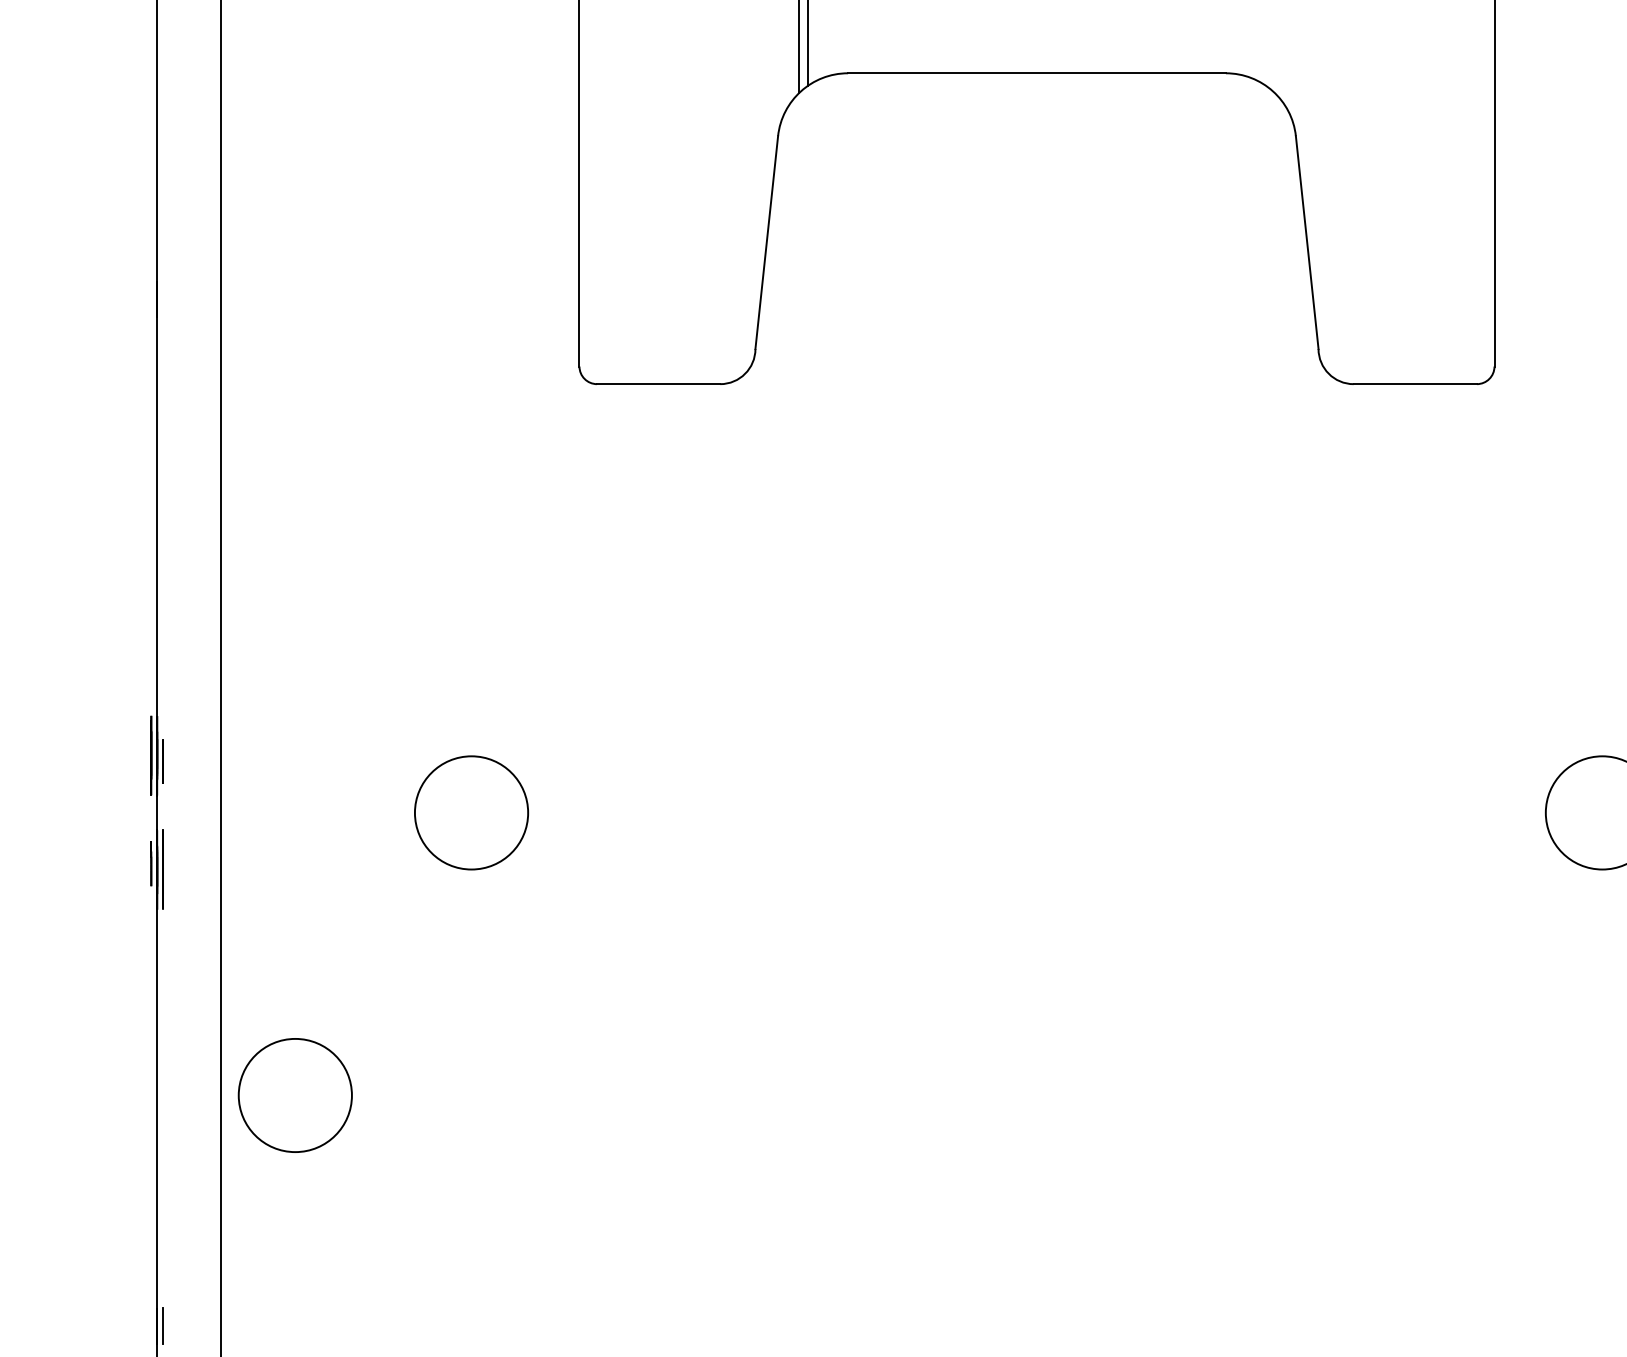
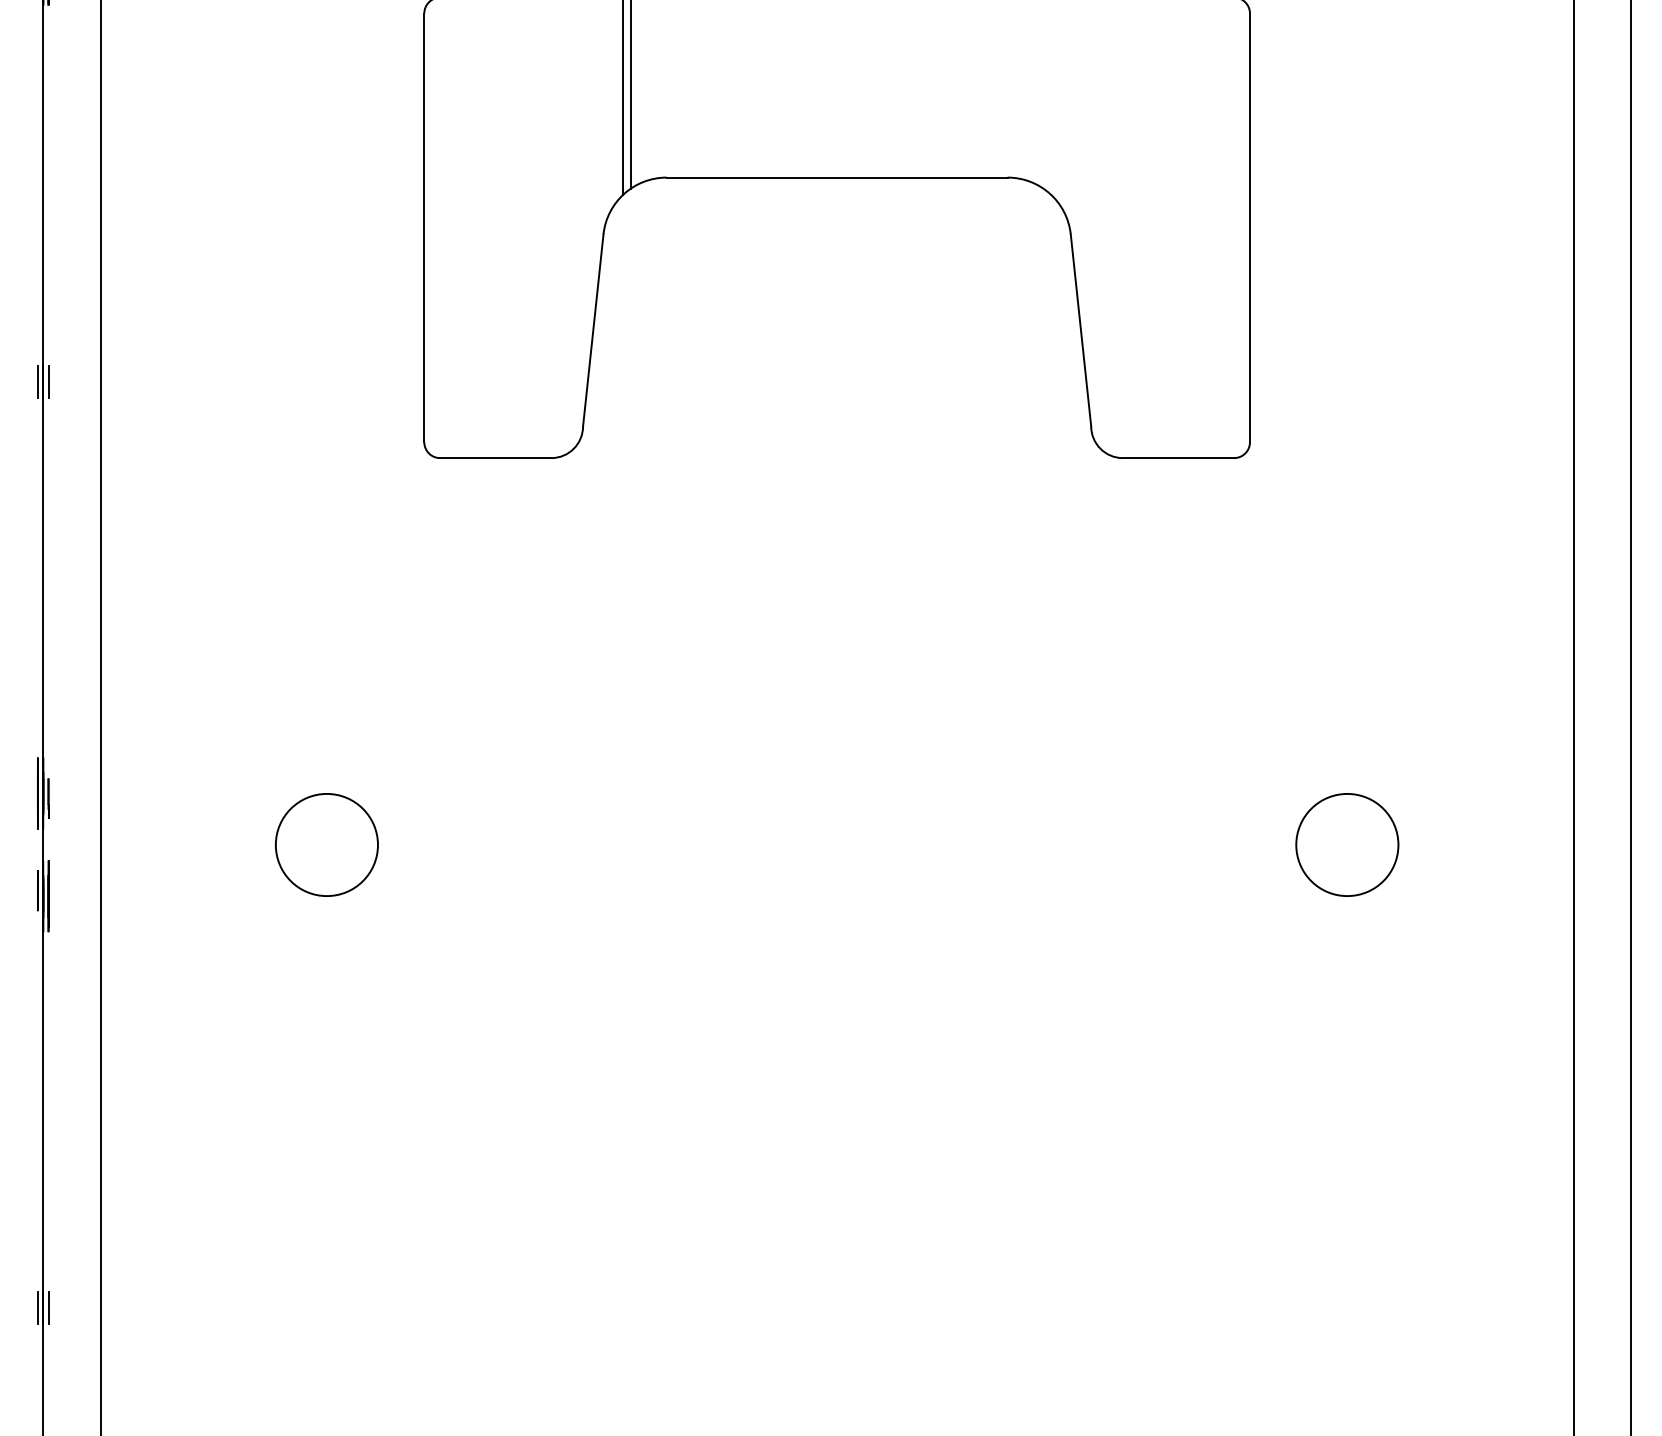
line: (150, 299) -> (37, 381), added
line: (163, 299) -> (48, 381), added
circle: (294, 1094) -> (167, 1099), removed
line: (150, 1325) -> (37, 1307), added

